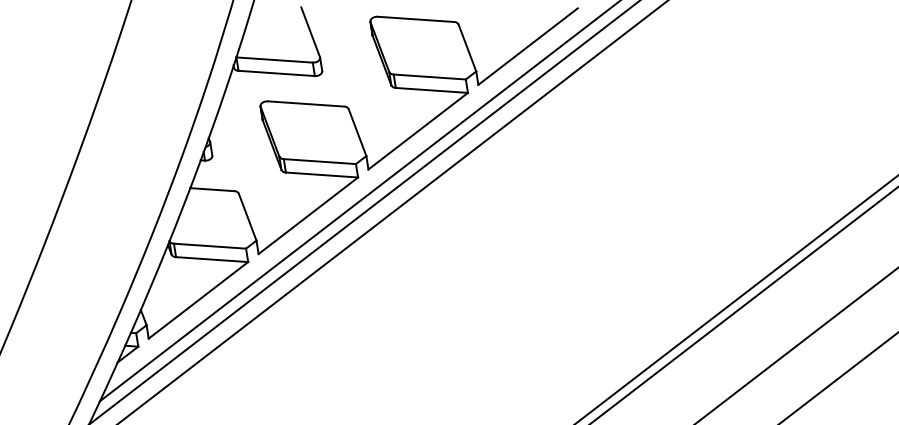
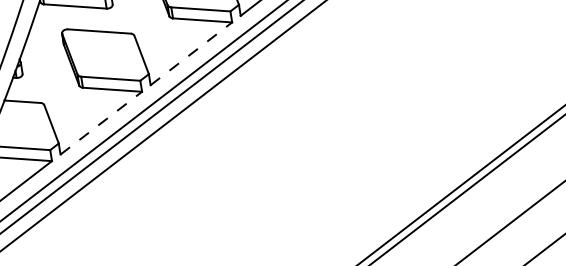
line: (418, 131) -> (191, 54), solid -> dashed
line: (308, 215) -> (101, 122), solid -> dashed

